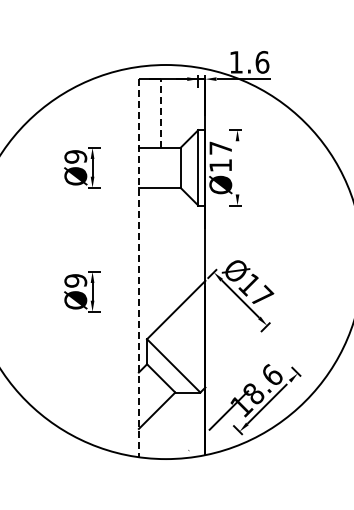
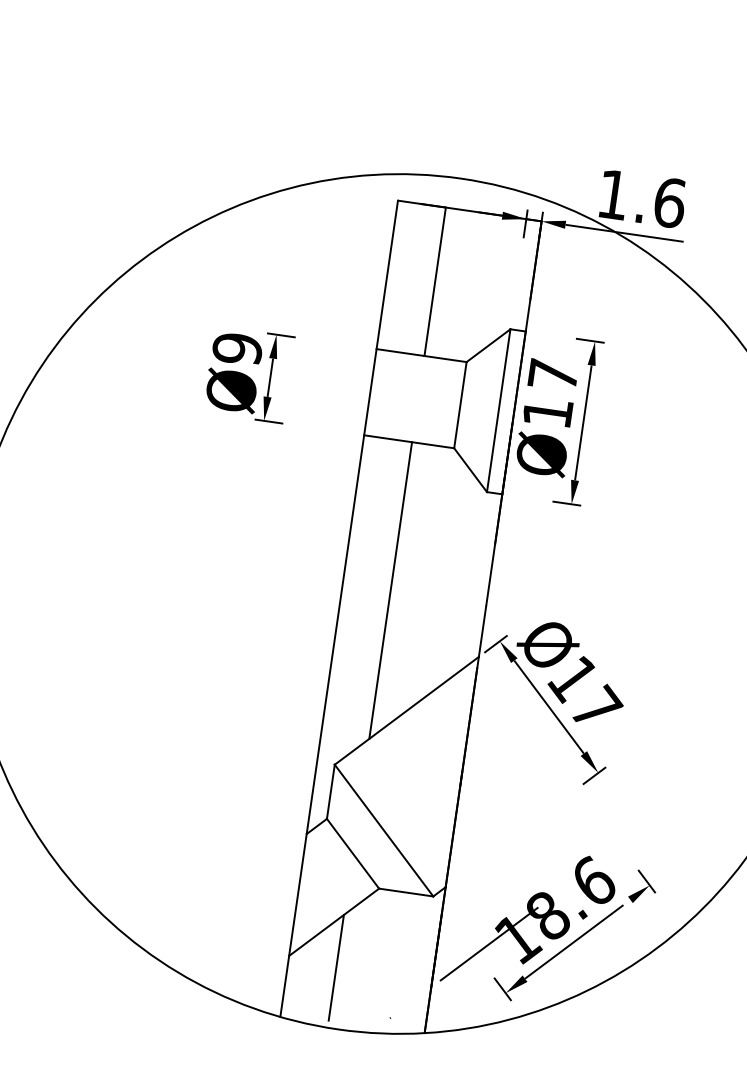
line: (161, 113) -> (436, 281), dashed -> solid
line: (237, 167) -> (583, 422), added
line: (161, 256) -> (391, 590), added
line: (138, 268) -> (338, 609), dashed -> solid
part: (82, 291) -> (210, 641), removed
line: (161, 430) -> (337, 966), added

